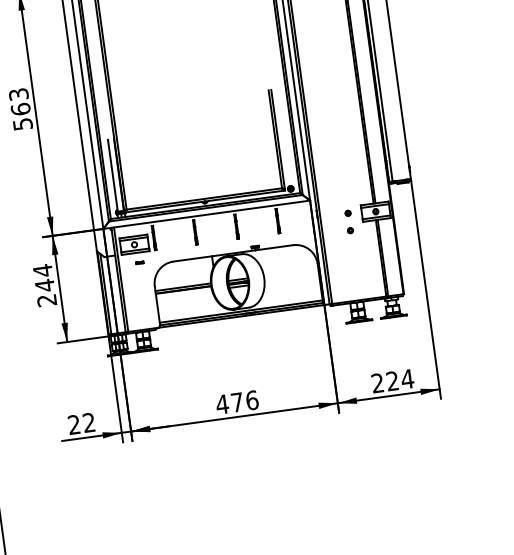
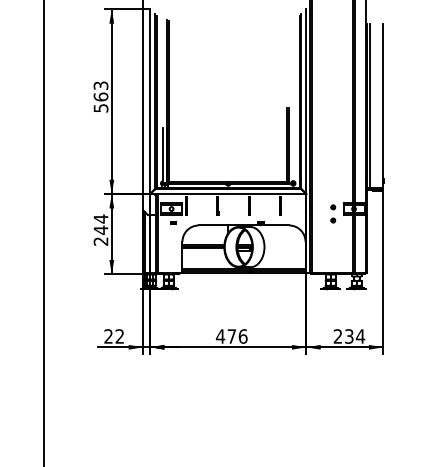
text: (392, 381) -> (349, 336), 224 -> 234

